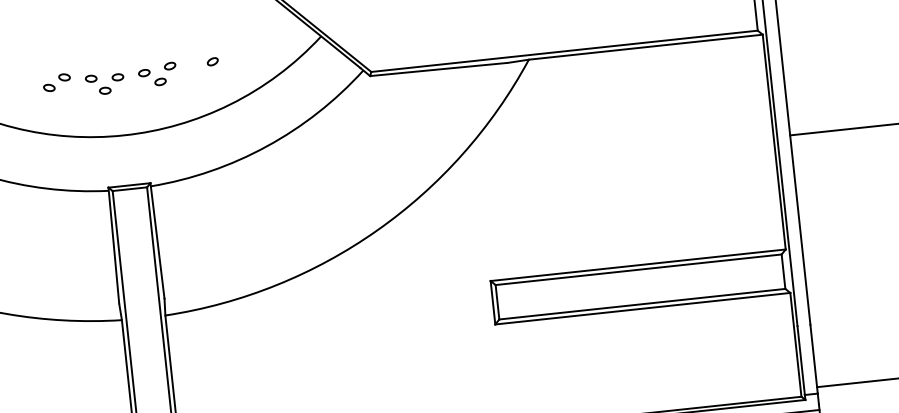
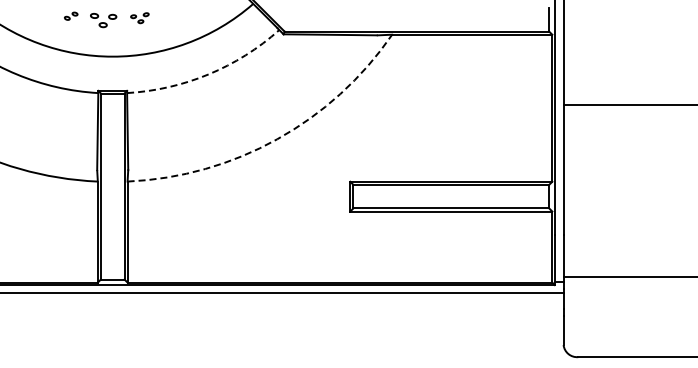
part: (212, 62) -> (177, 13), removed
part: (157, 75) -> (139, 18), size x0.7
part: (57, 83) -> (71, 16), size x0.7
arc: (266, 146) -> (208, 74), solid -> dashed
arc: (377, 230) -> (277, 139), solid -> dashed

